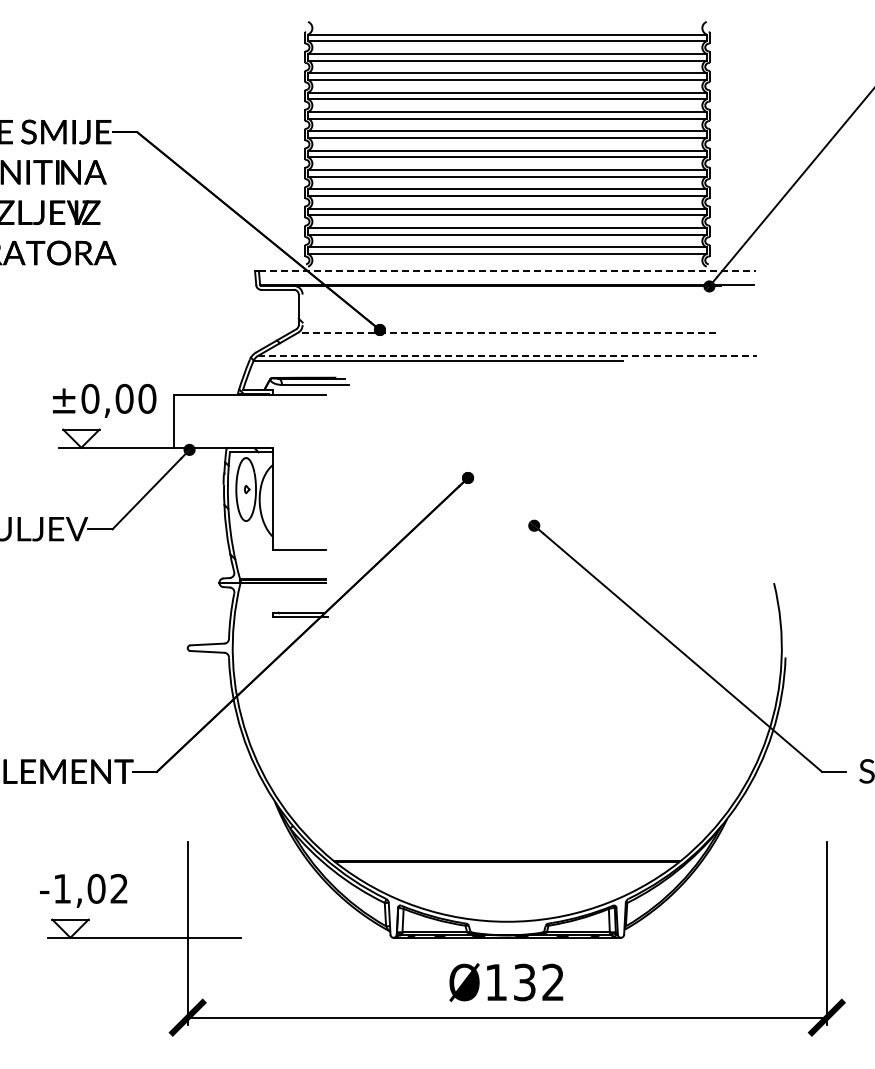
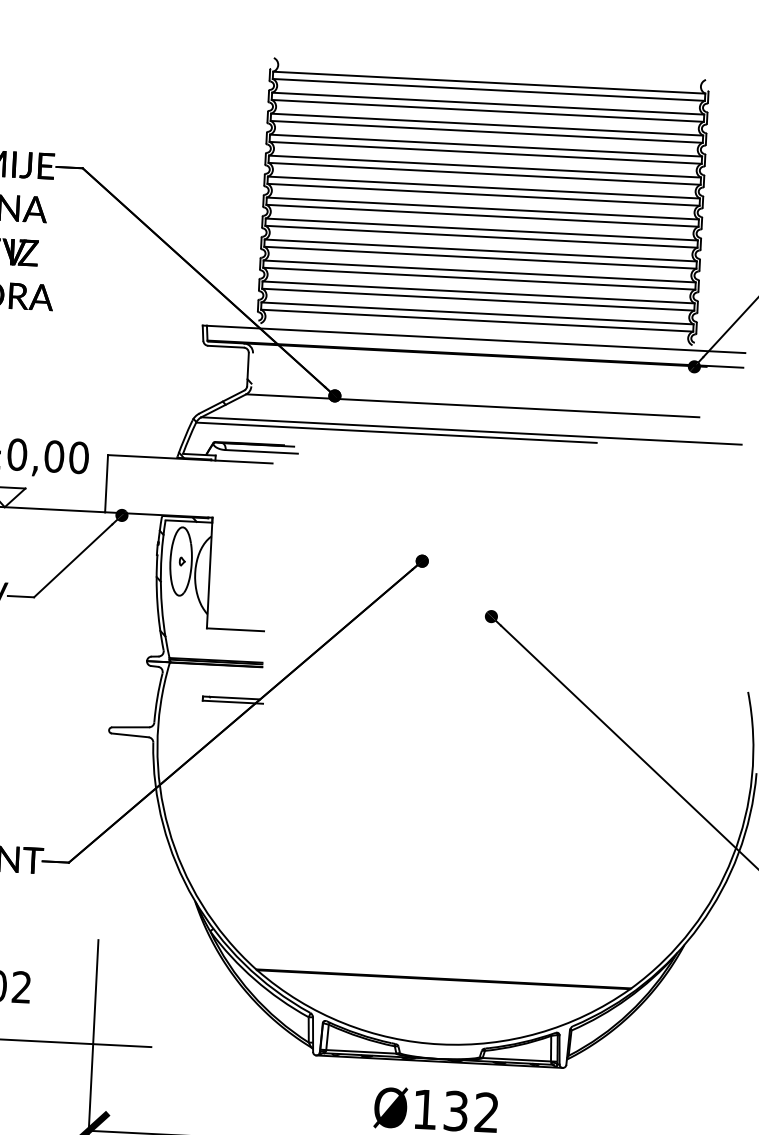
line: (507, 271) -> (476, 339), dashed -> solid
line: (506, 332) -> (471, 405), dashed -> solid
line: (507, 355) -> (471, 430), dashed -> solid

